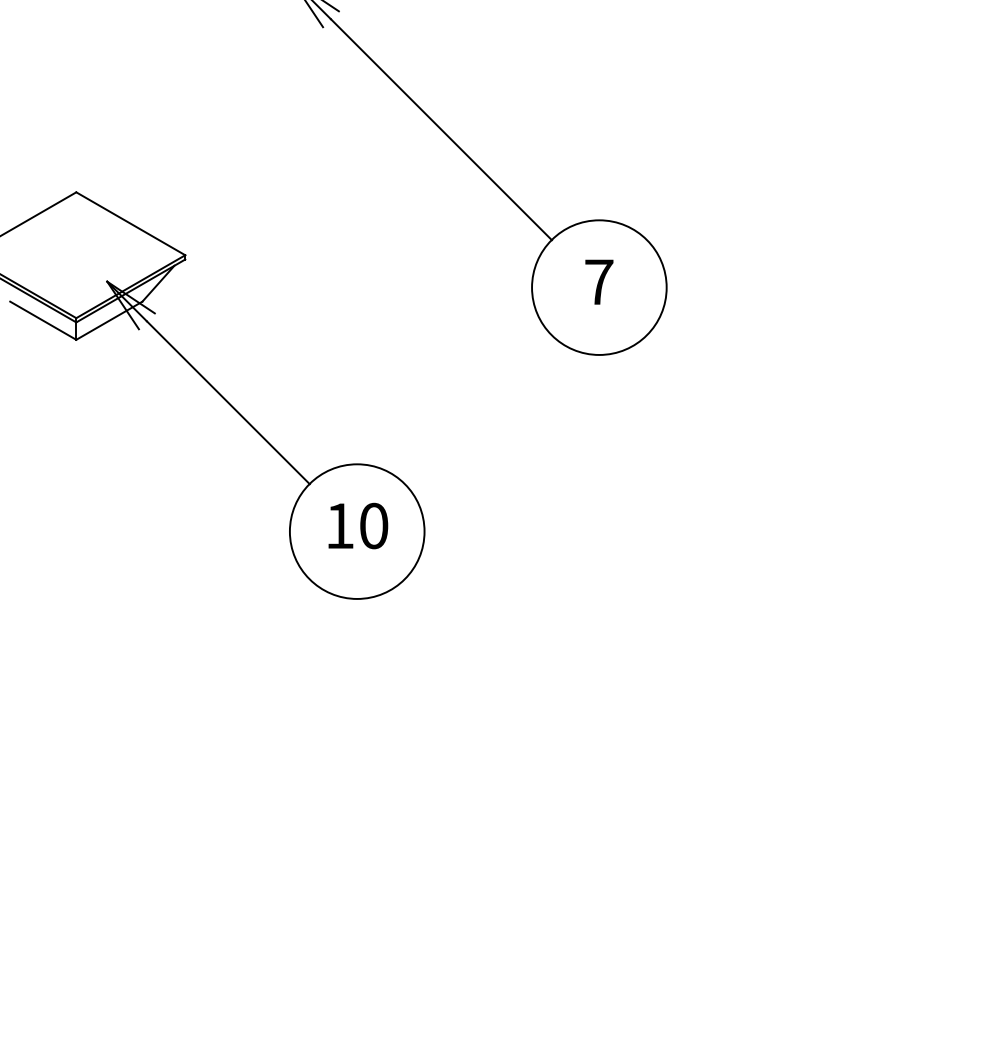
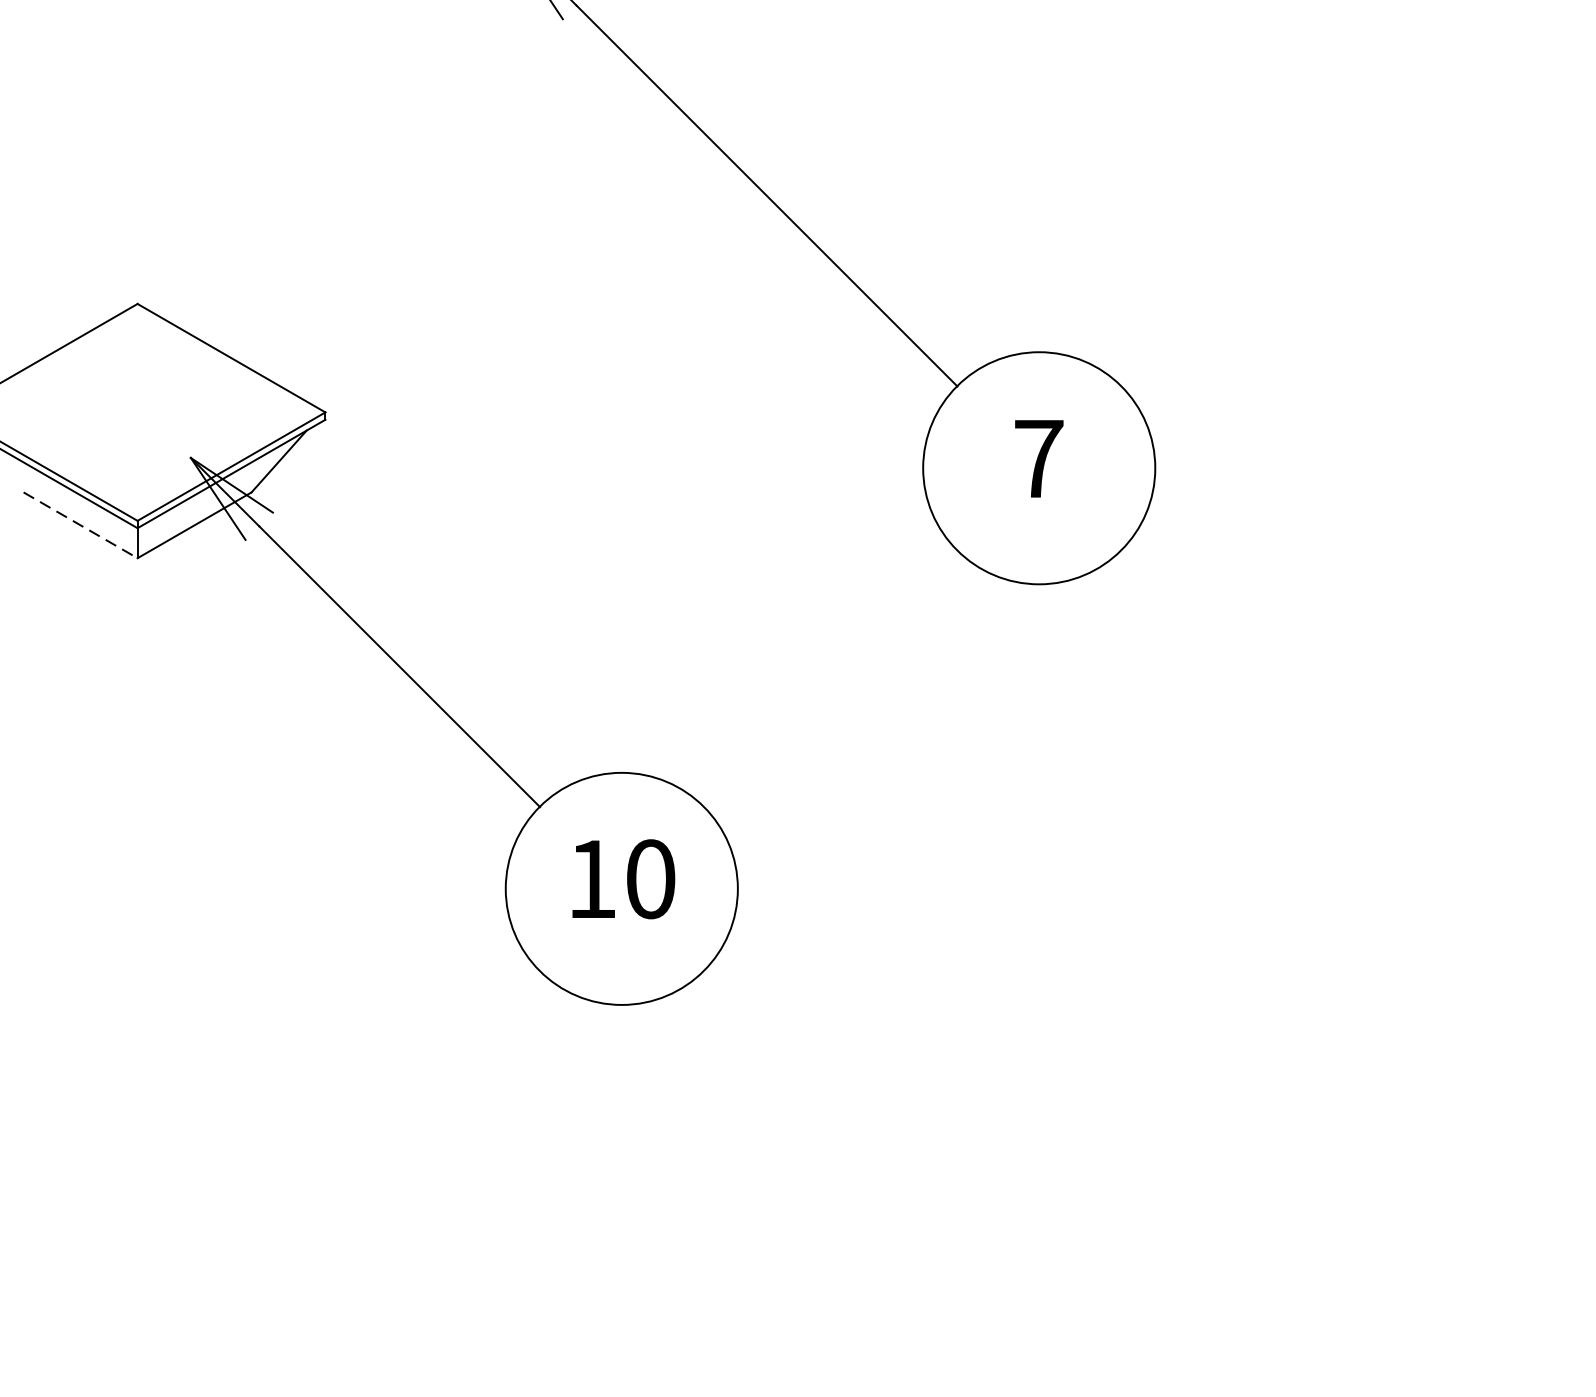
line: (43, 320) -> (80, 524), solid -> dashed

